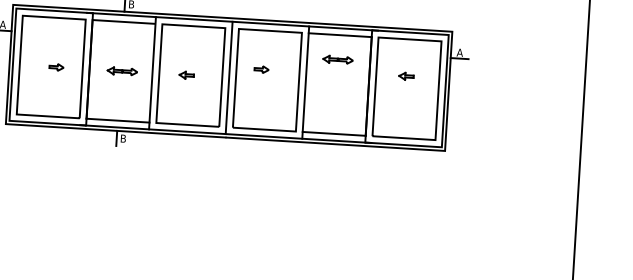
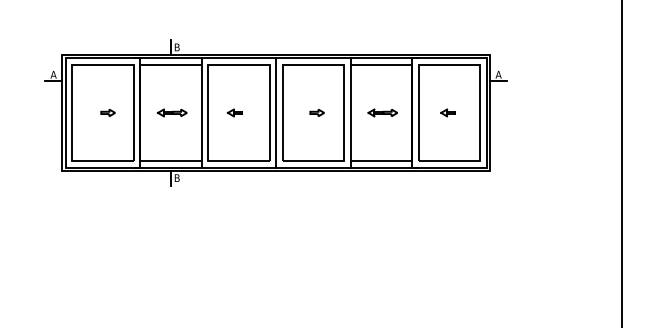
part: (337, 59) -> (382, 112), moved
part: (260, 69) -> (316, 112), moved
part: (405, 75) -> (447, 112), moved

